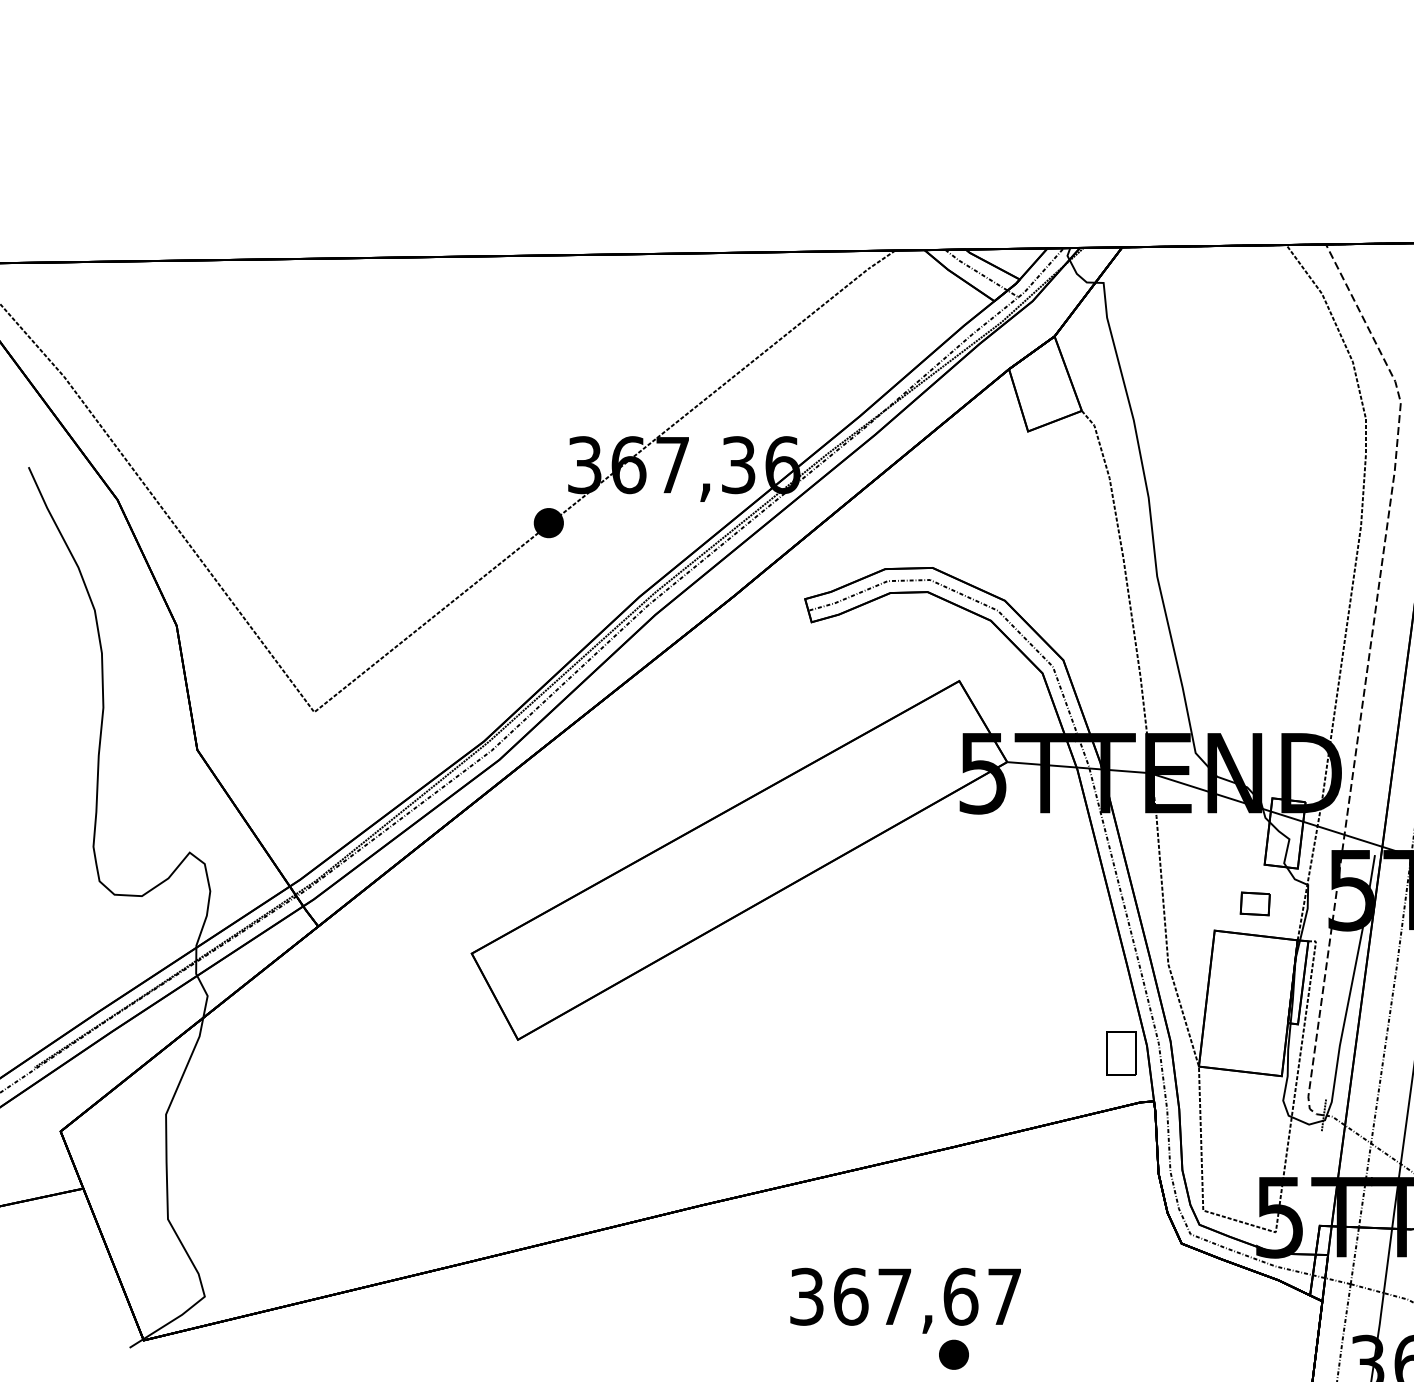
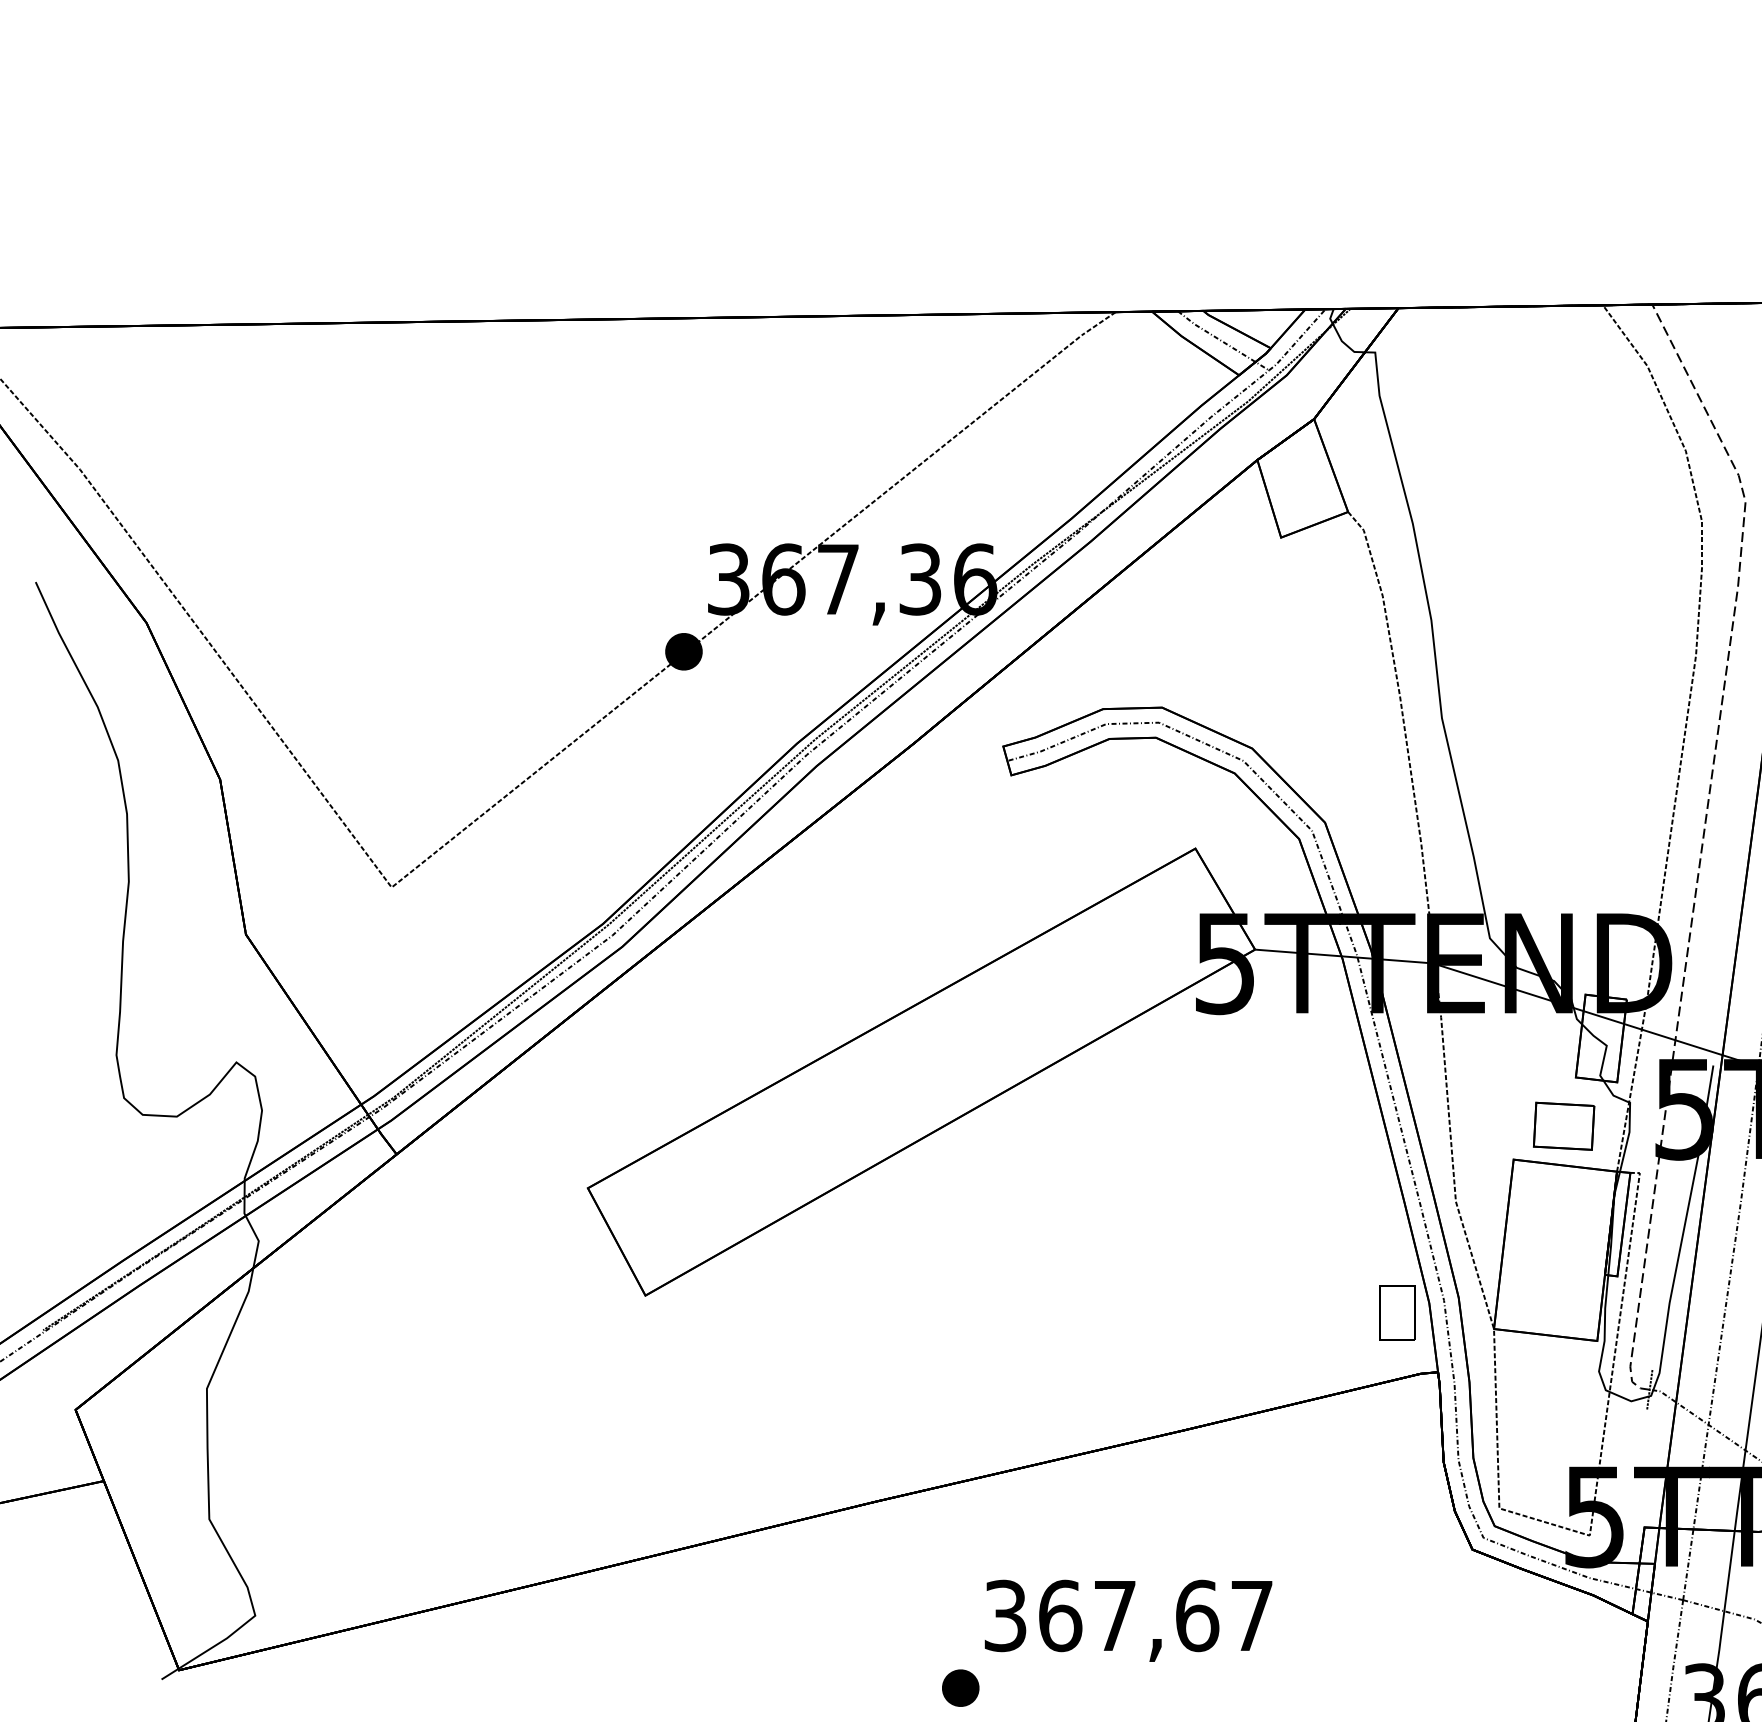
part: (1255, 903) -> (1564, 1125), size x1.67
part: (953, 1354) -> (960, 1687), moved

